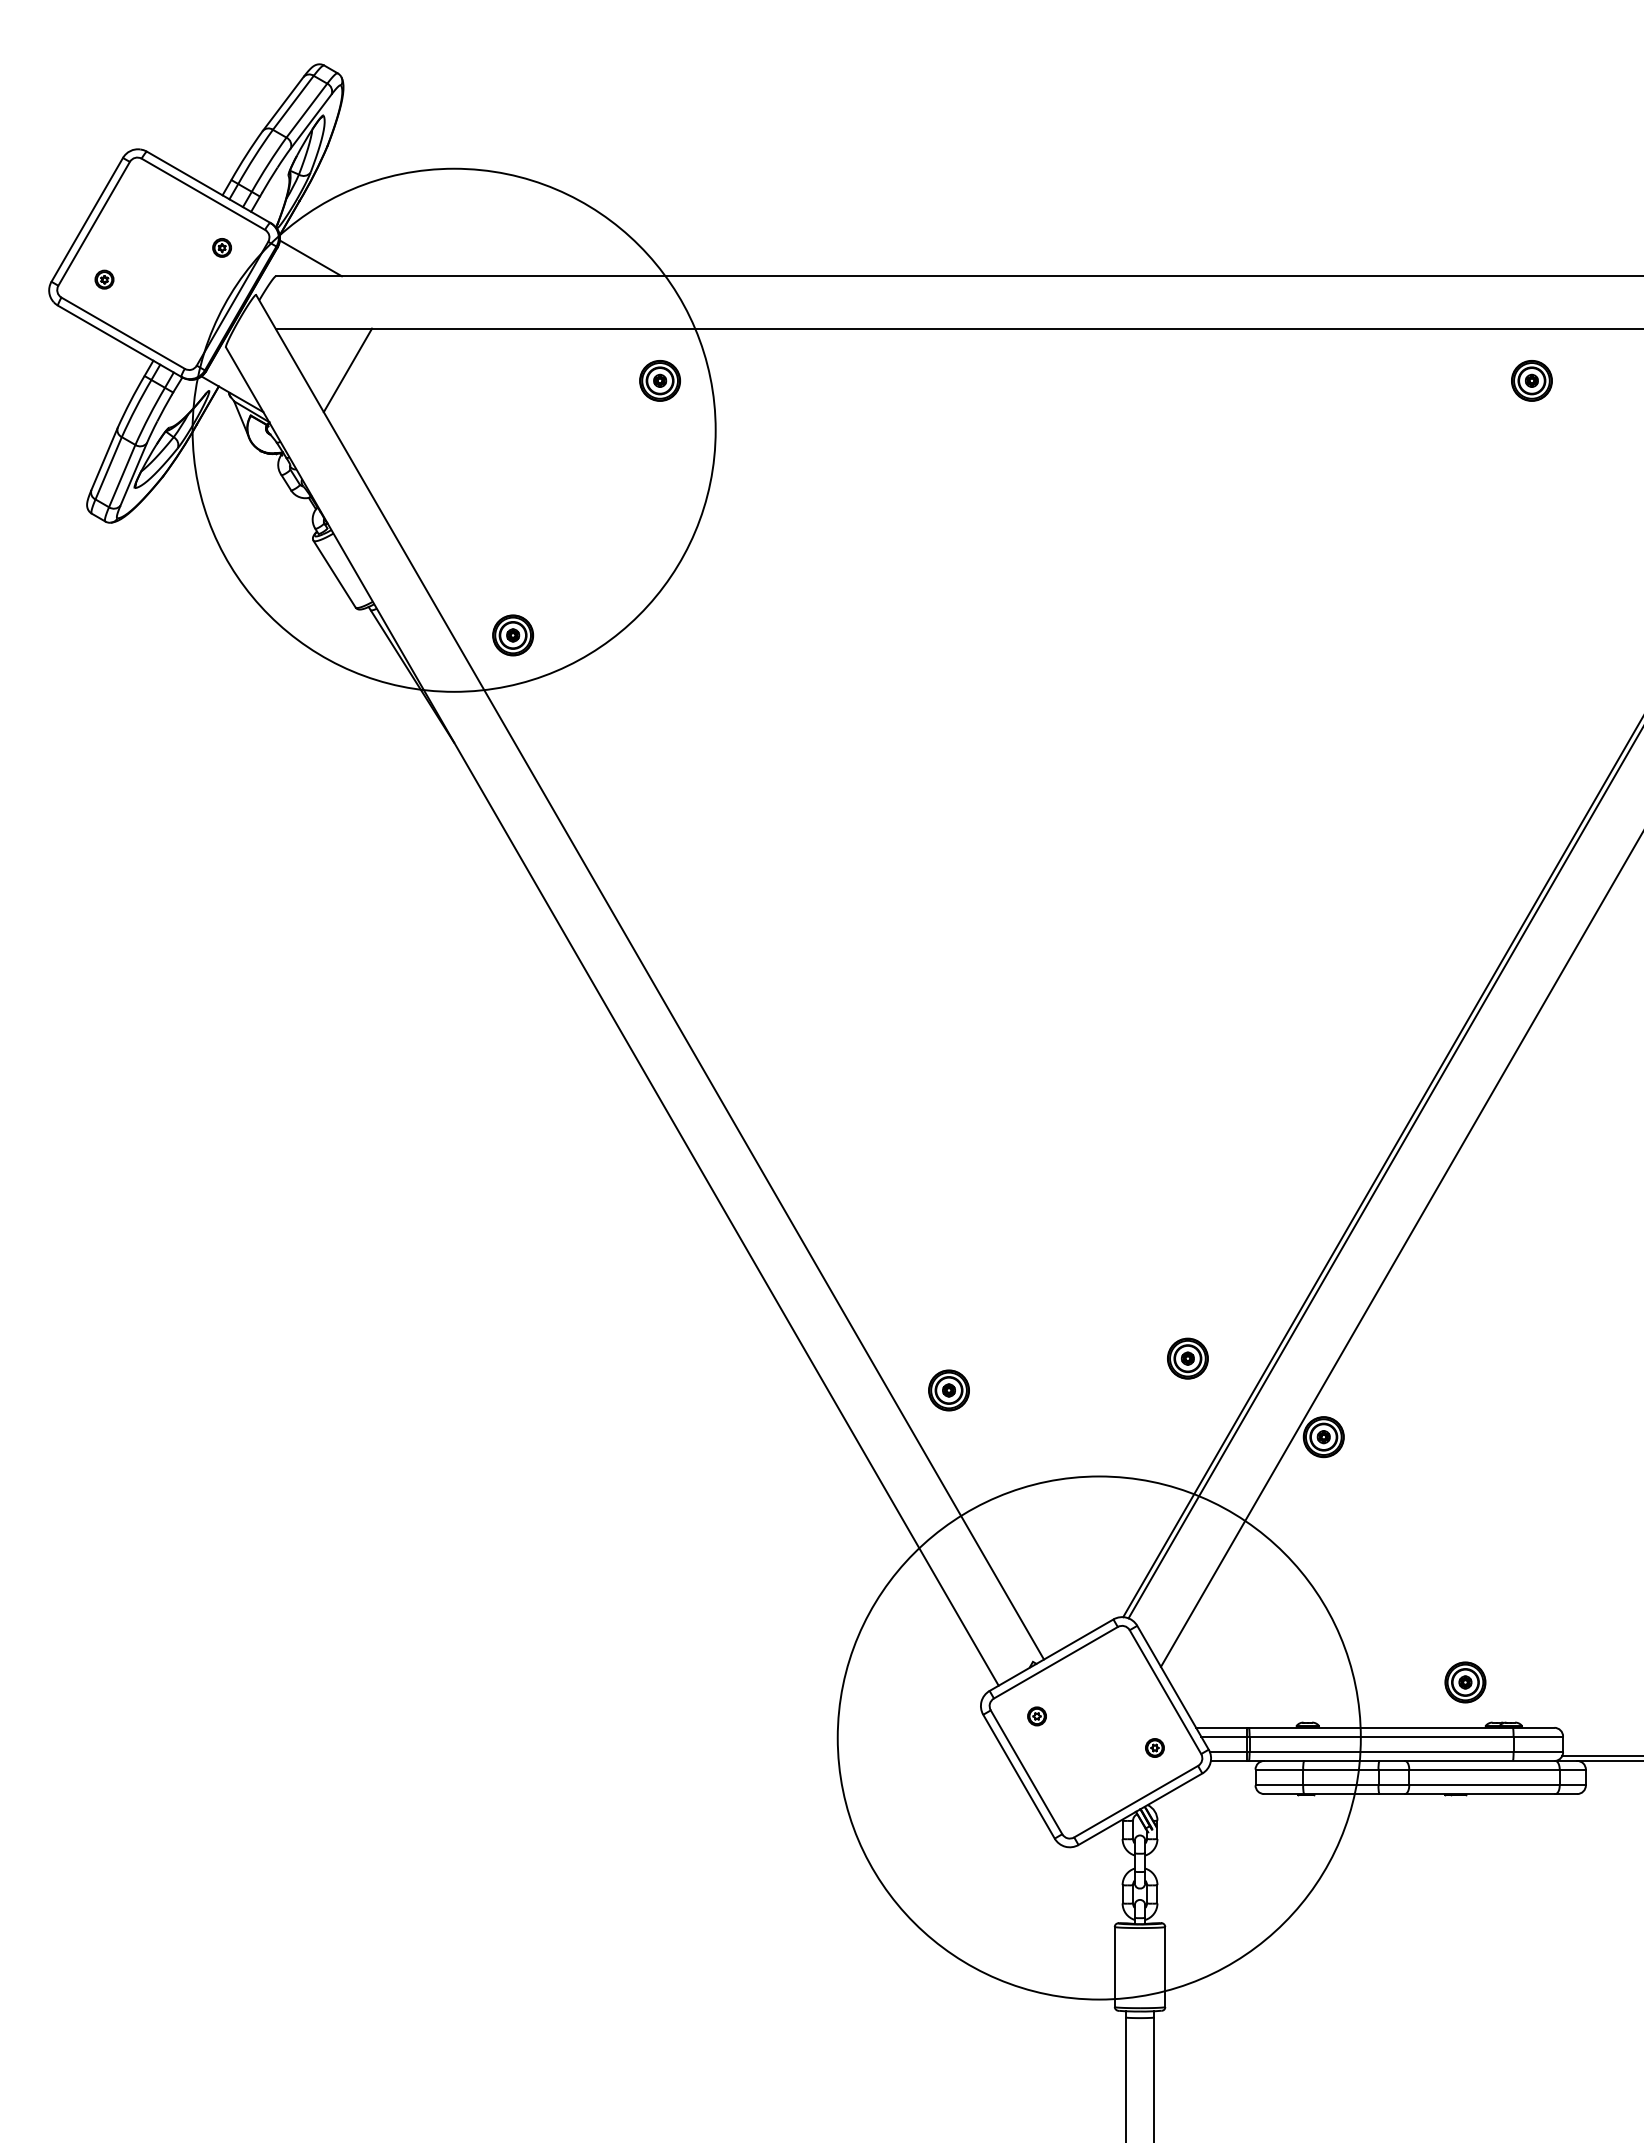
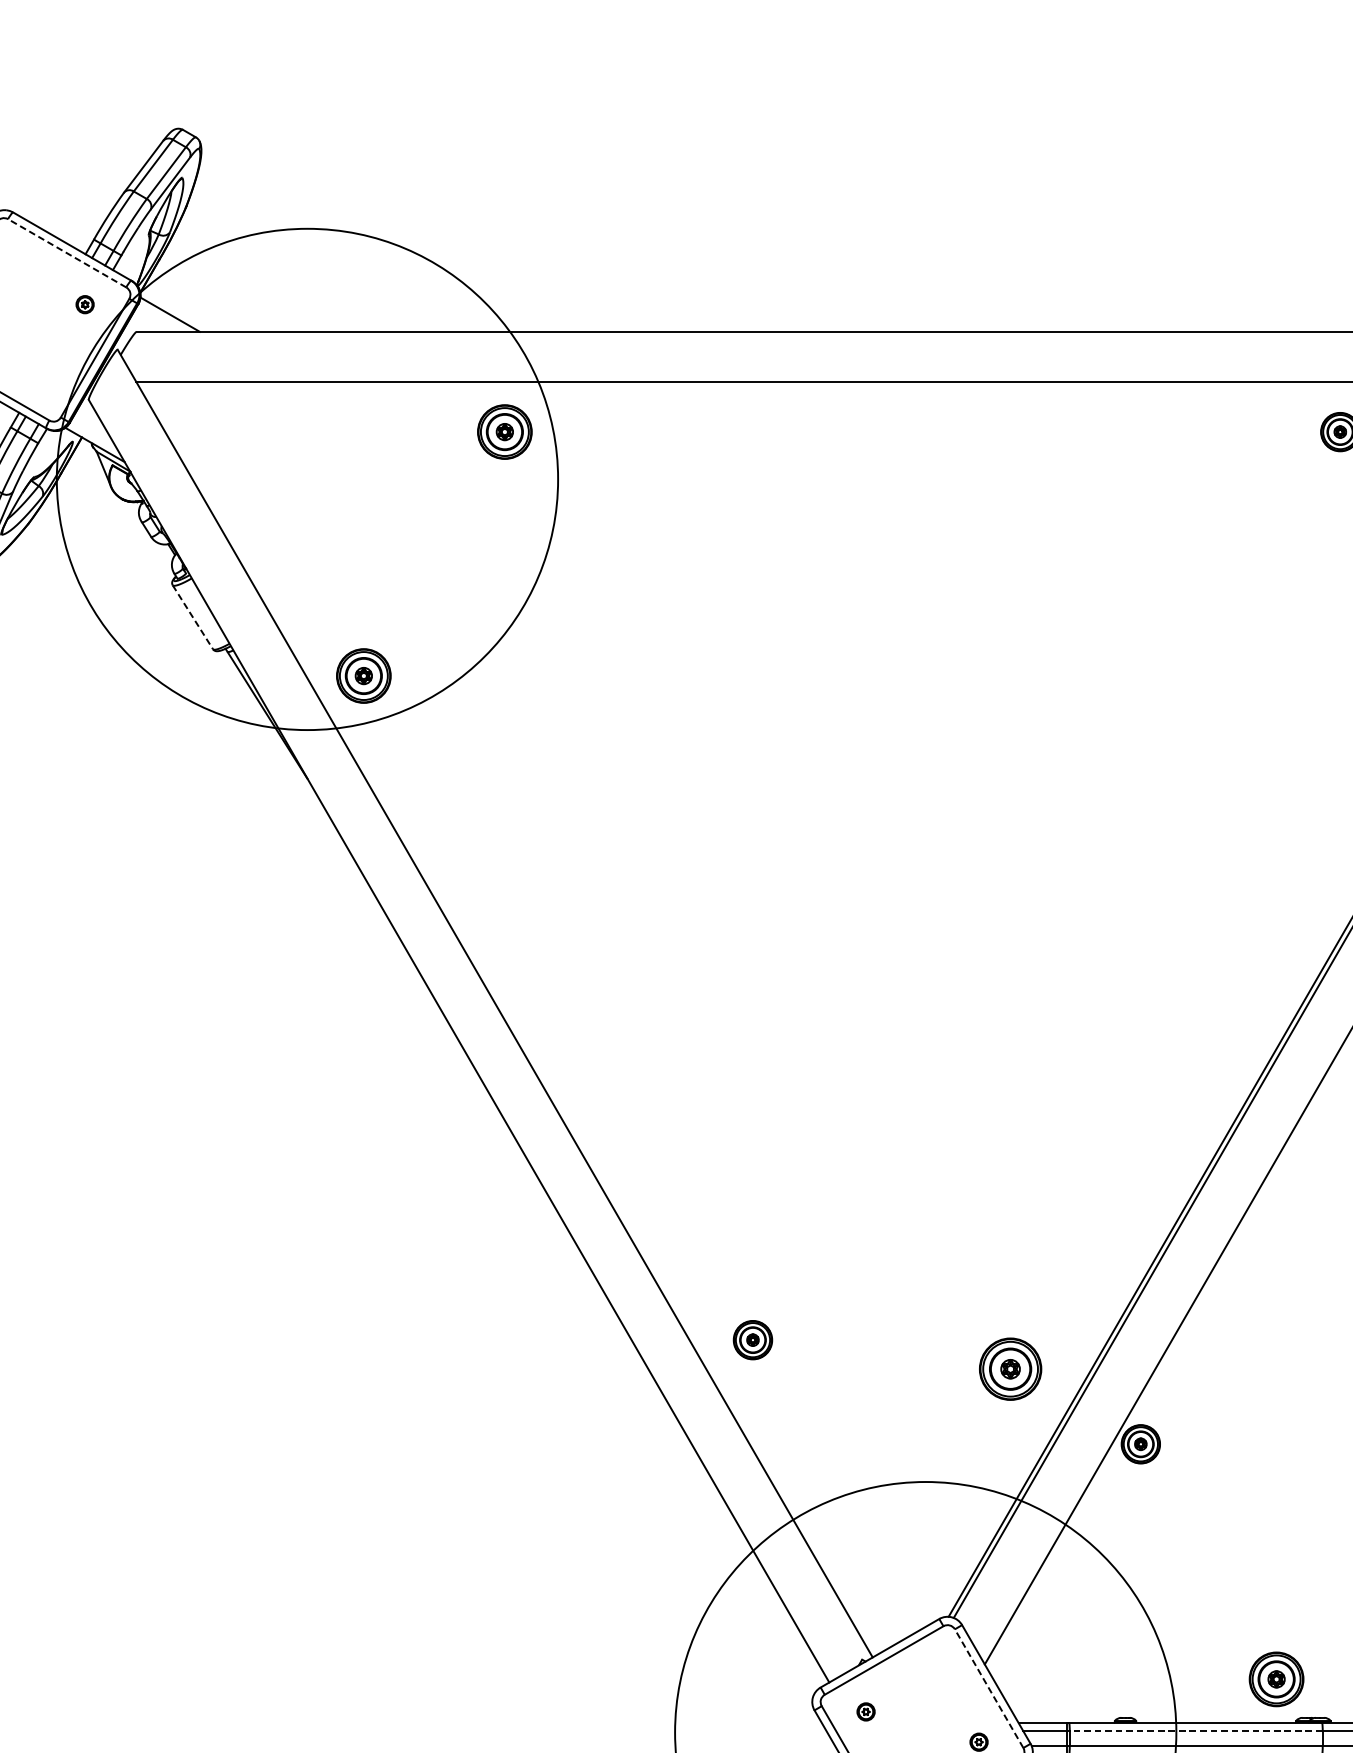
line: (203, 194) -> (67, 253), solid -> dashed
line: (347, 370) -> (205, 422), removed
part: (659, 380) -> (504, 431), size x1.4
line: (334, 574) -> (192, 617), solid -> dashed
part: (513, 635) -> (364, 676), size x1.4
part: (1187, 1358) -> (1010, 1368), size x1.6
part: (948, 1390) -> (752, 1340), moved
part: (1465, 1682) -> (1276, 1679), size x1.4
line: (1165, 1691) -> (989, 1688), solid -> dashed
line: (1381, 1736) -> (1196, 1731), solid -> dashed

